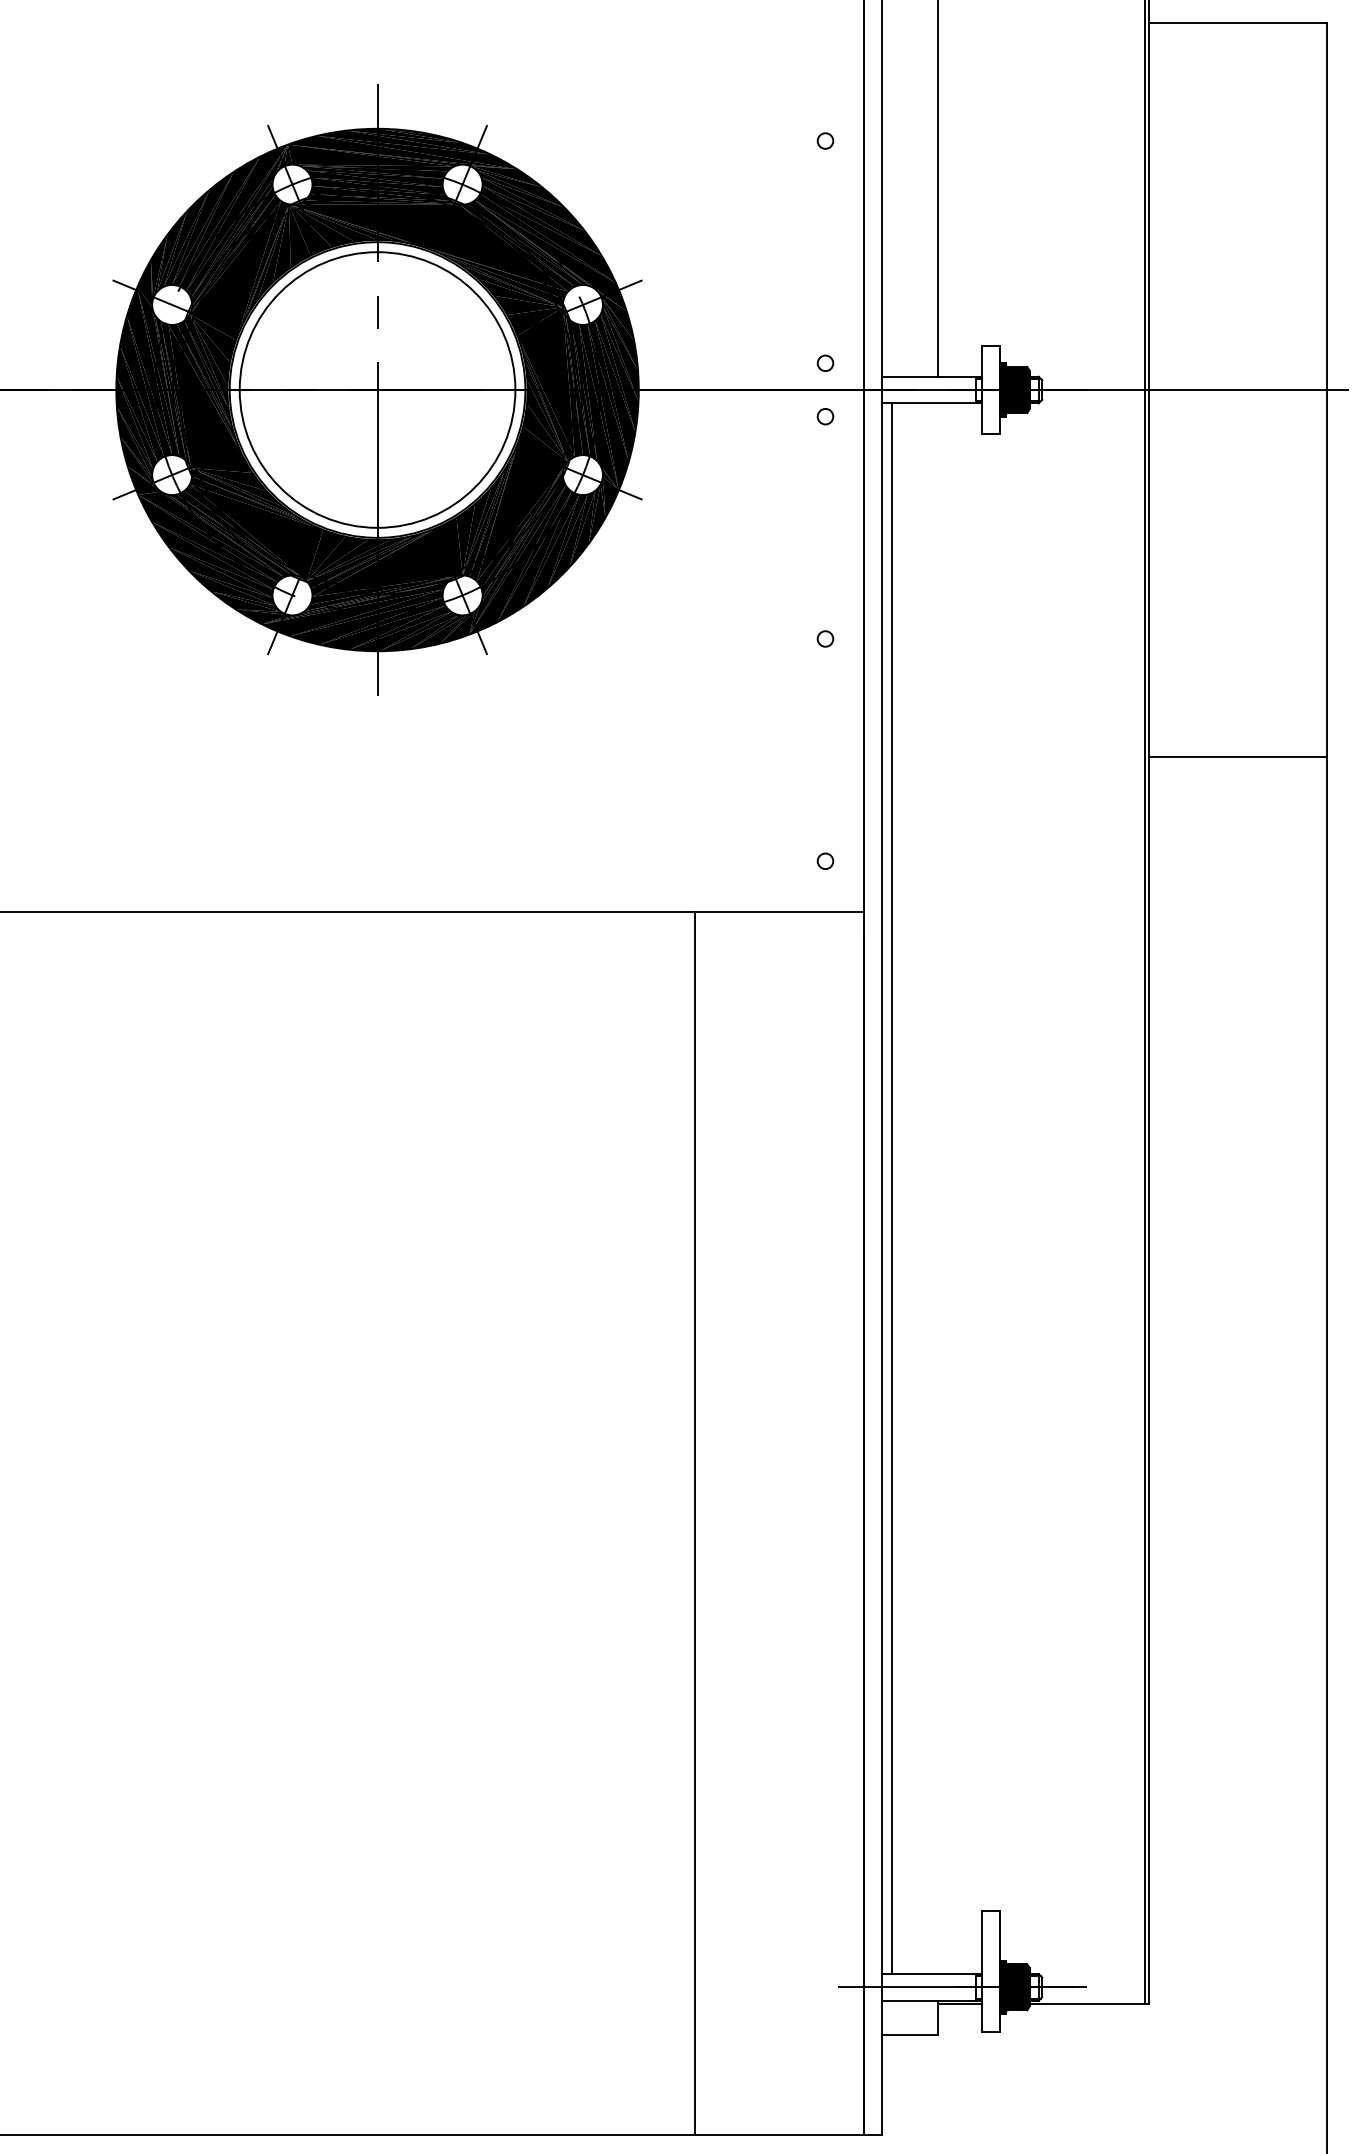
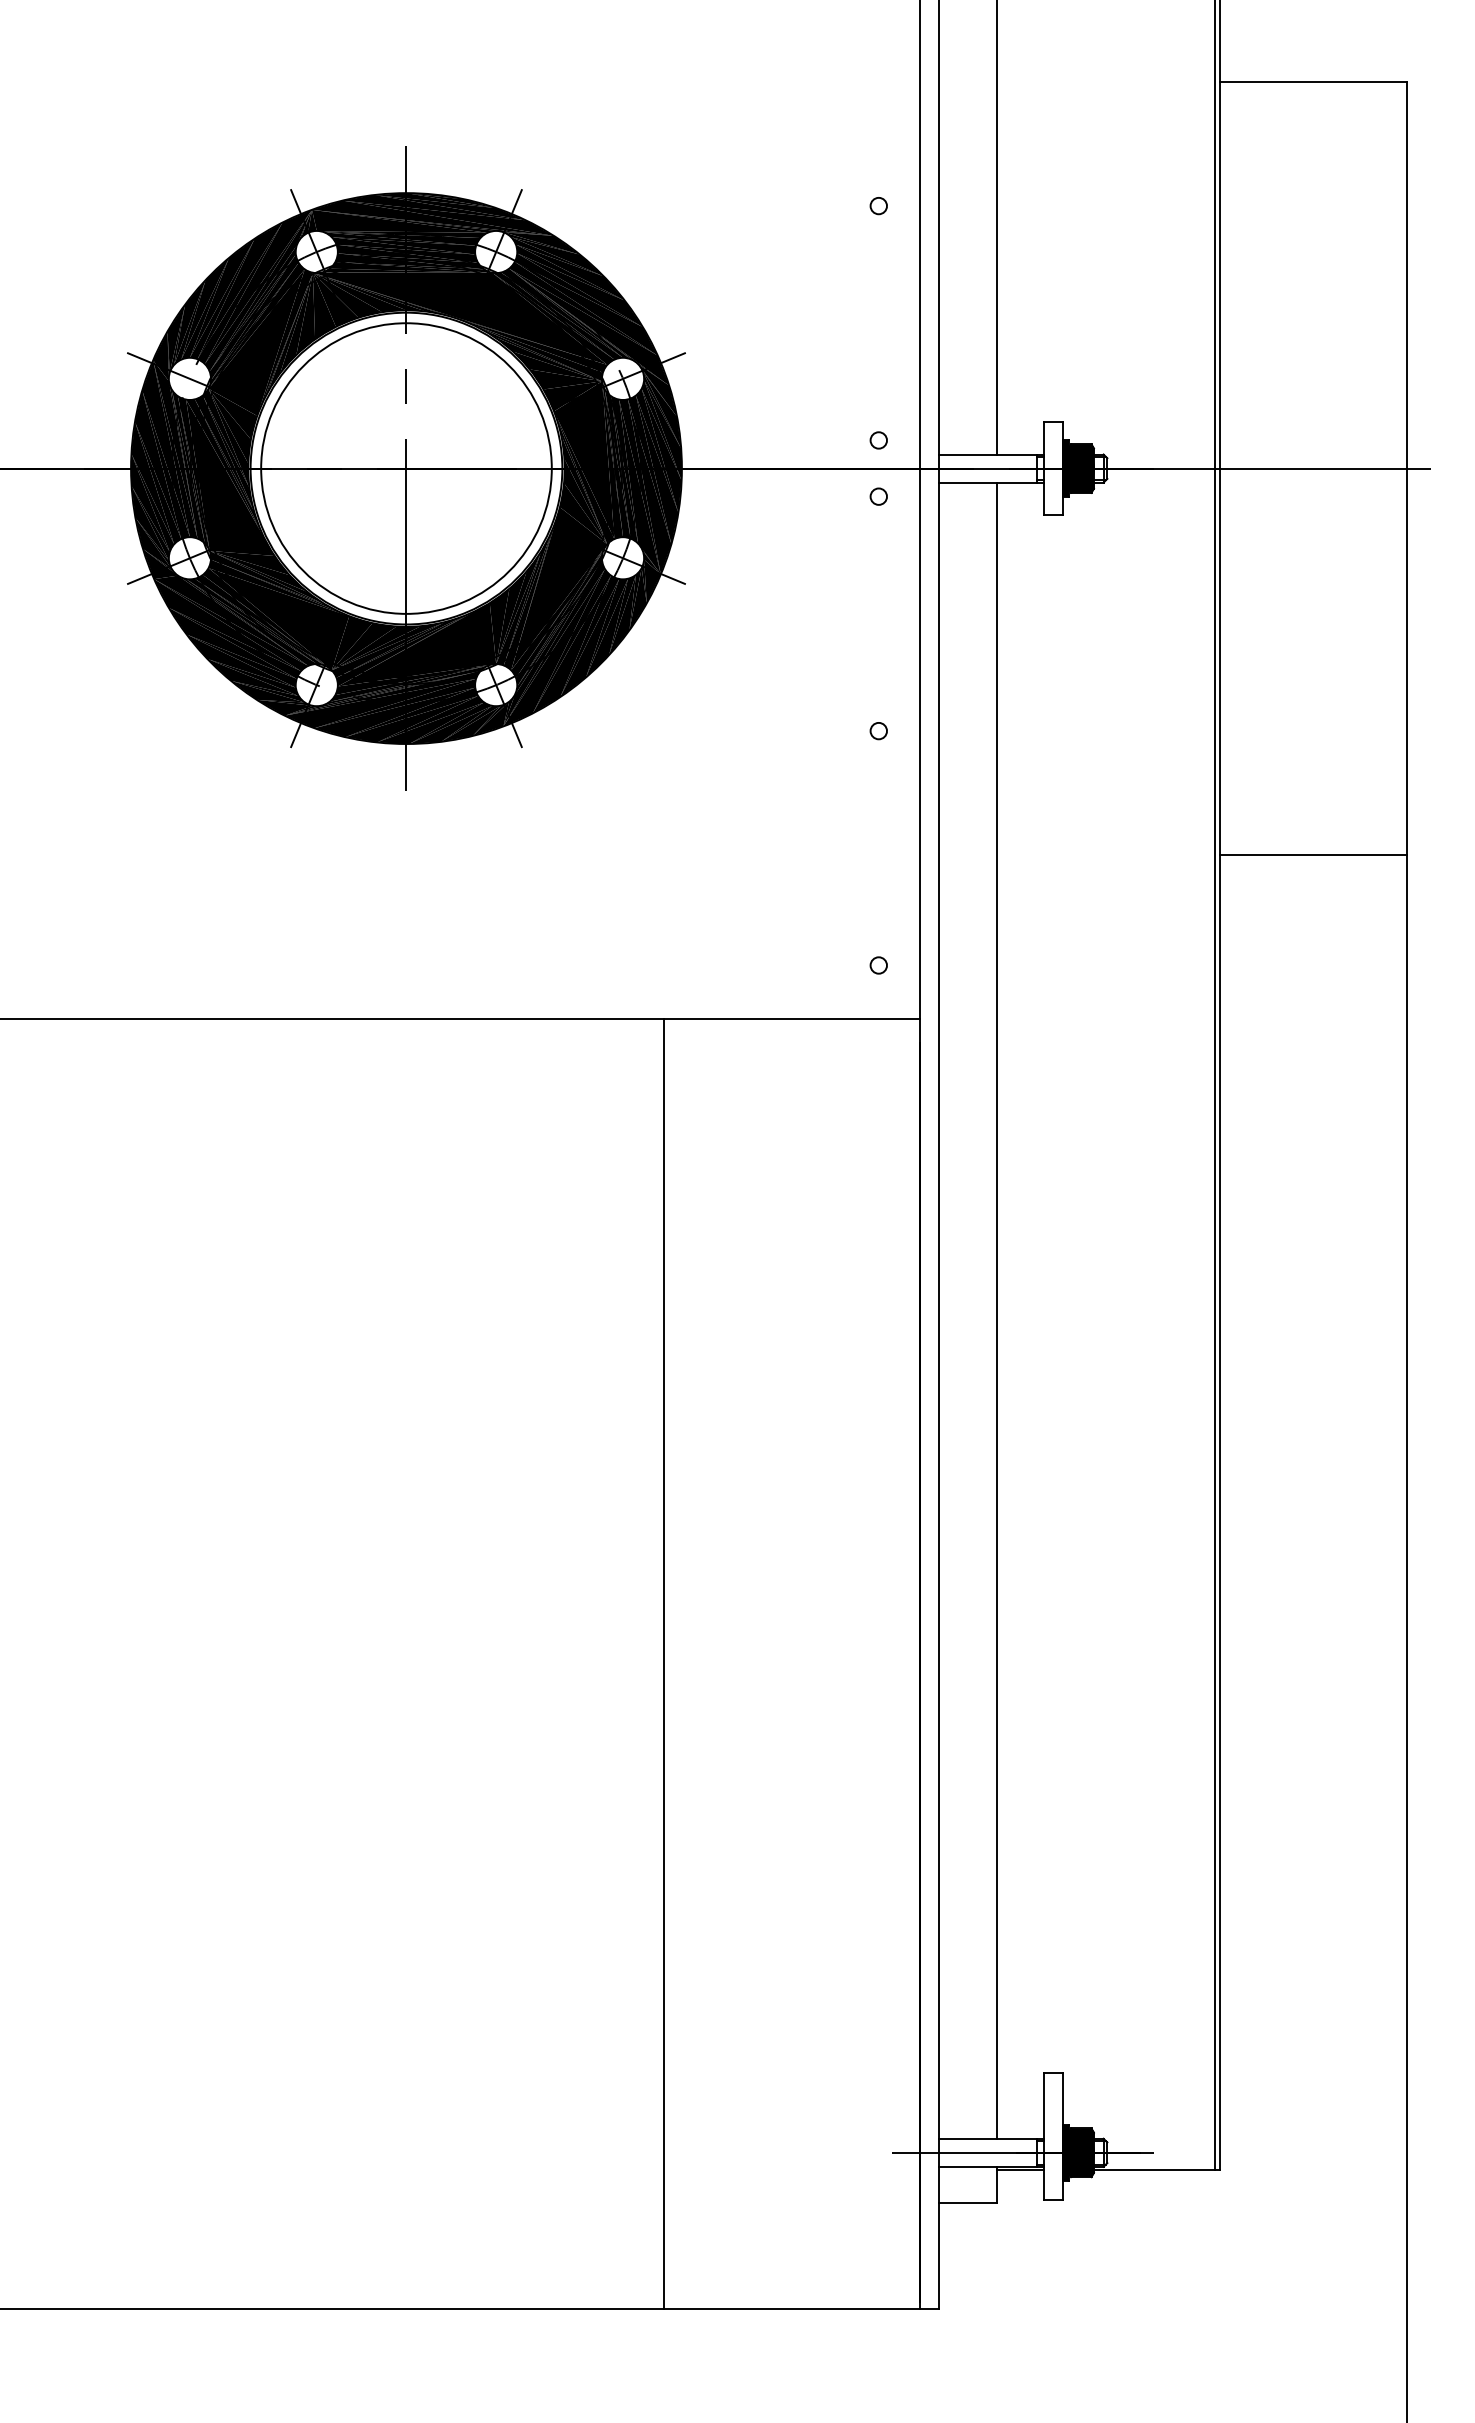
line: (892, 1188) -> (997, 1310), moved
line: (695, 1523) -> (664, 1663), moved

